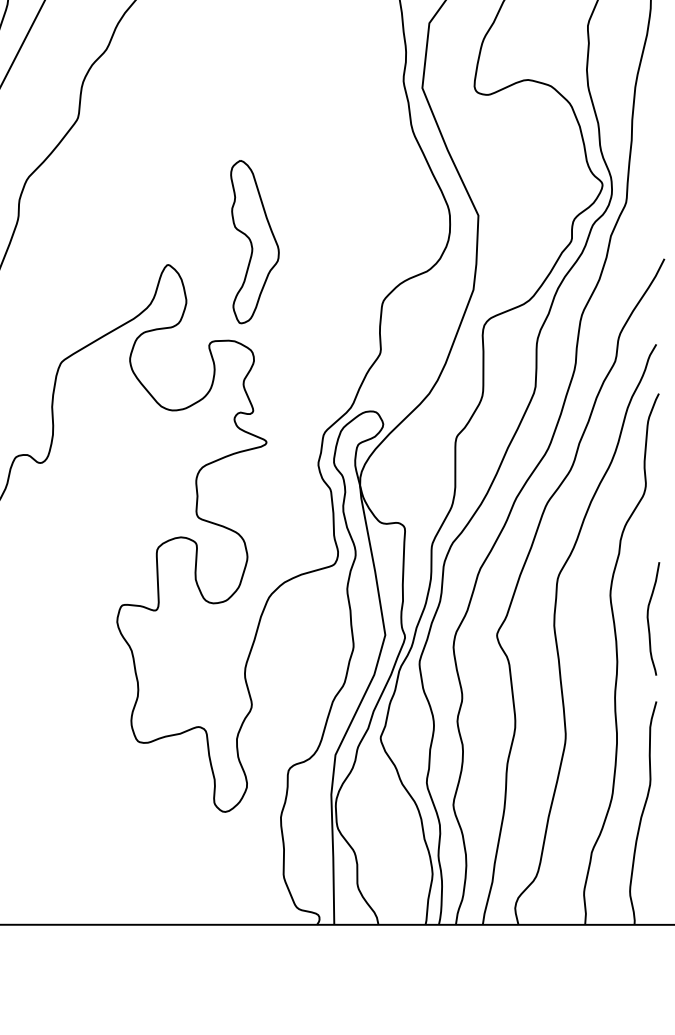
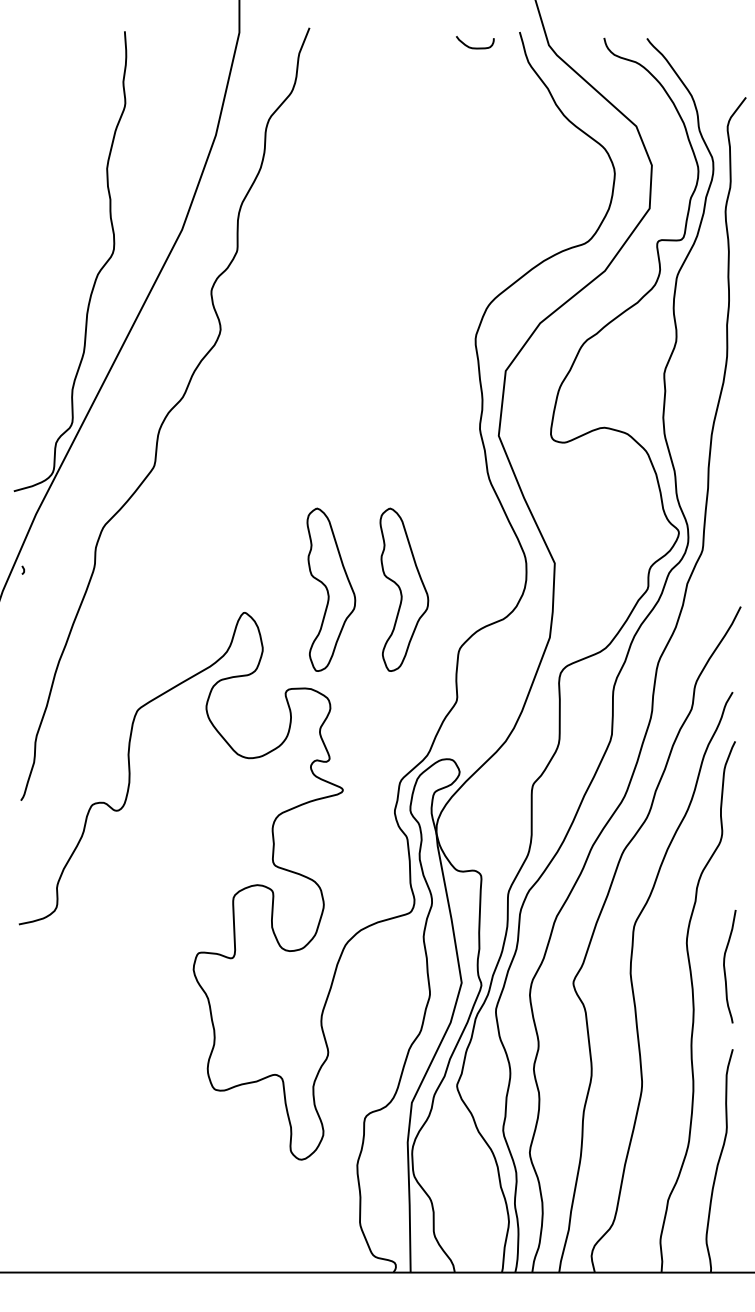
part: (328, 241) -> (404, 589), added

